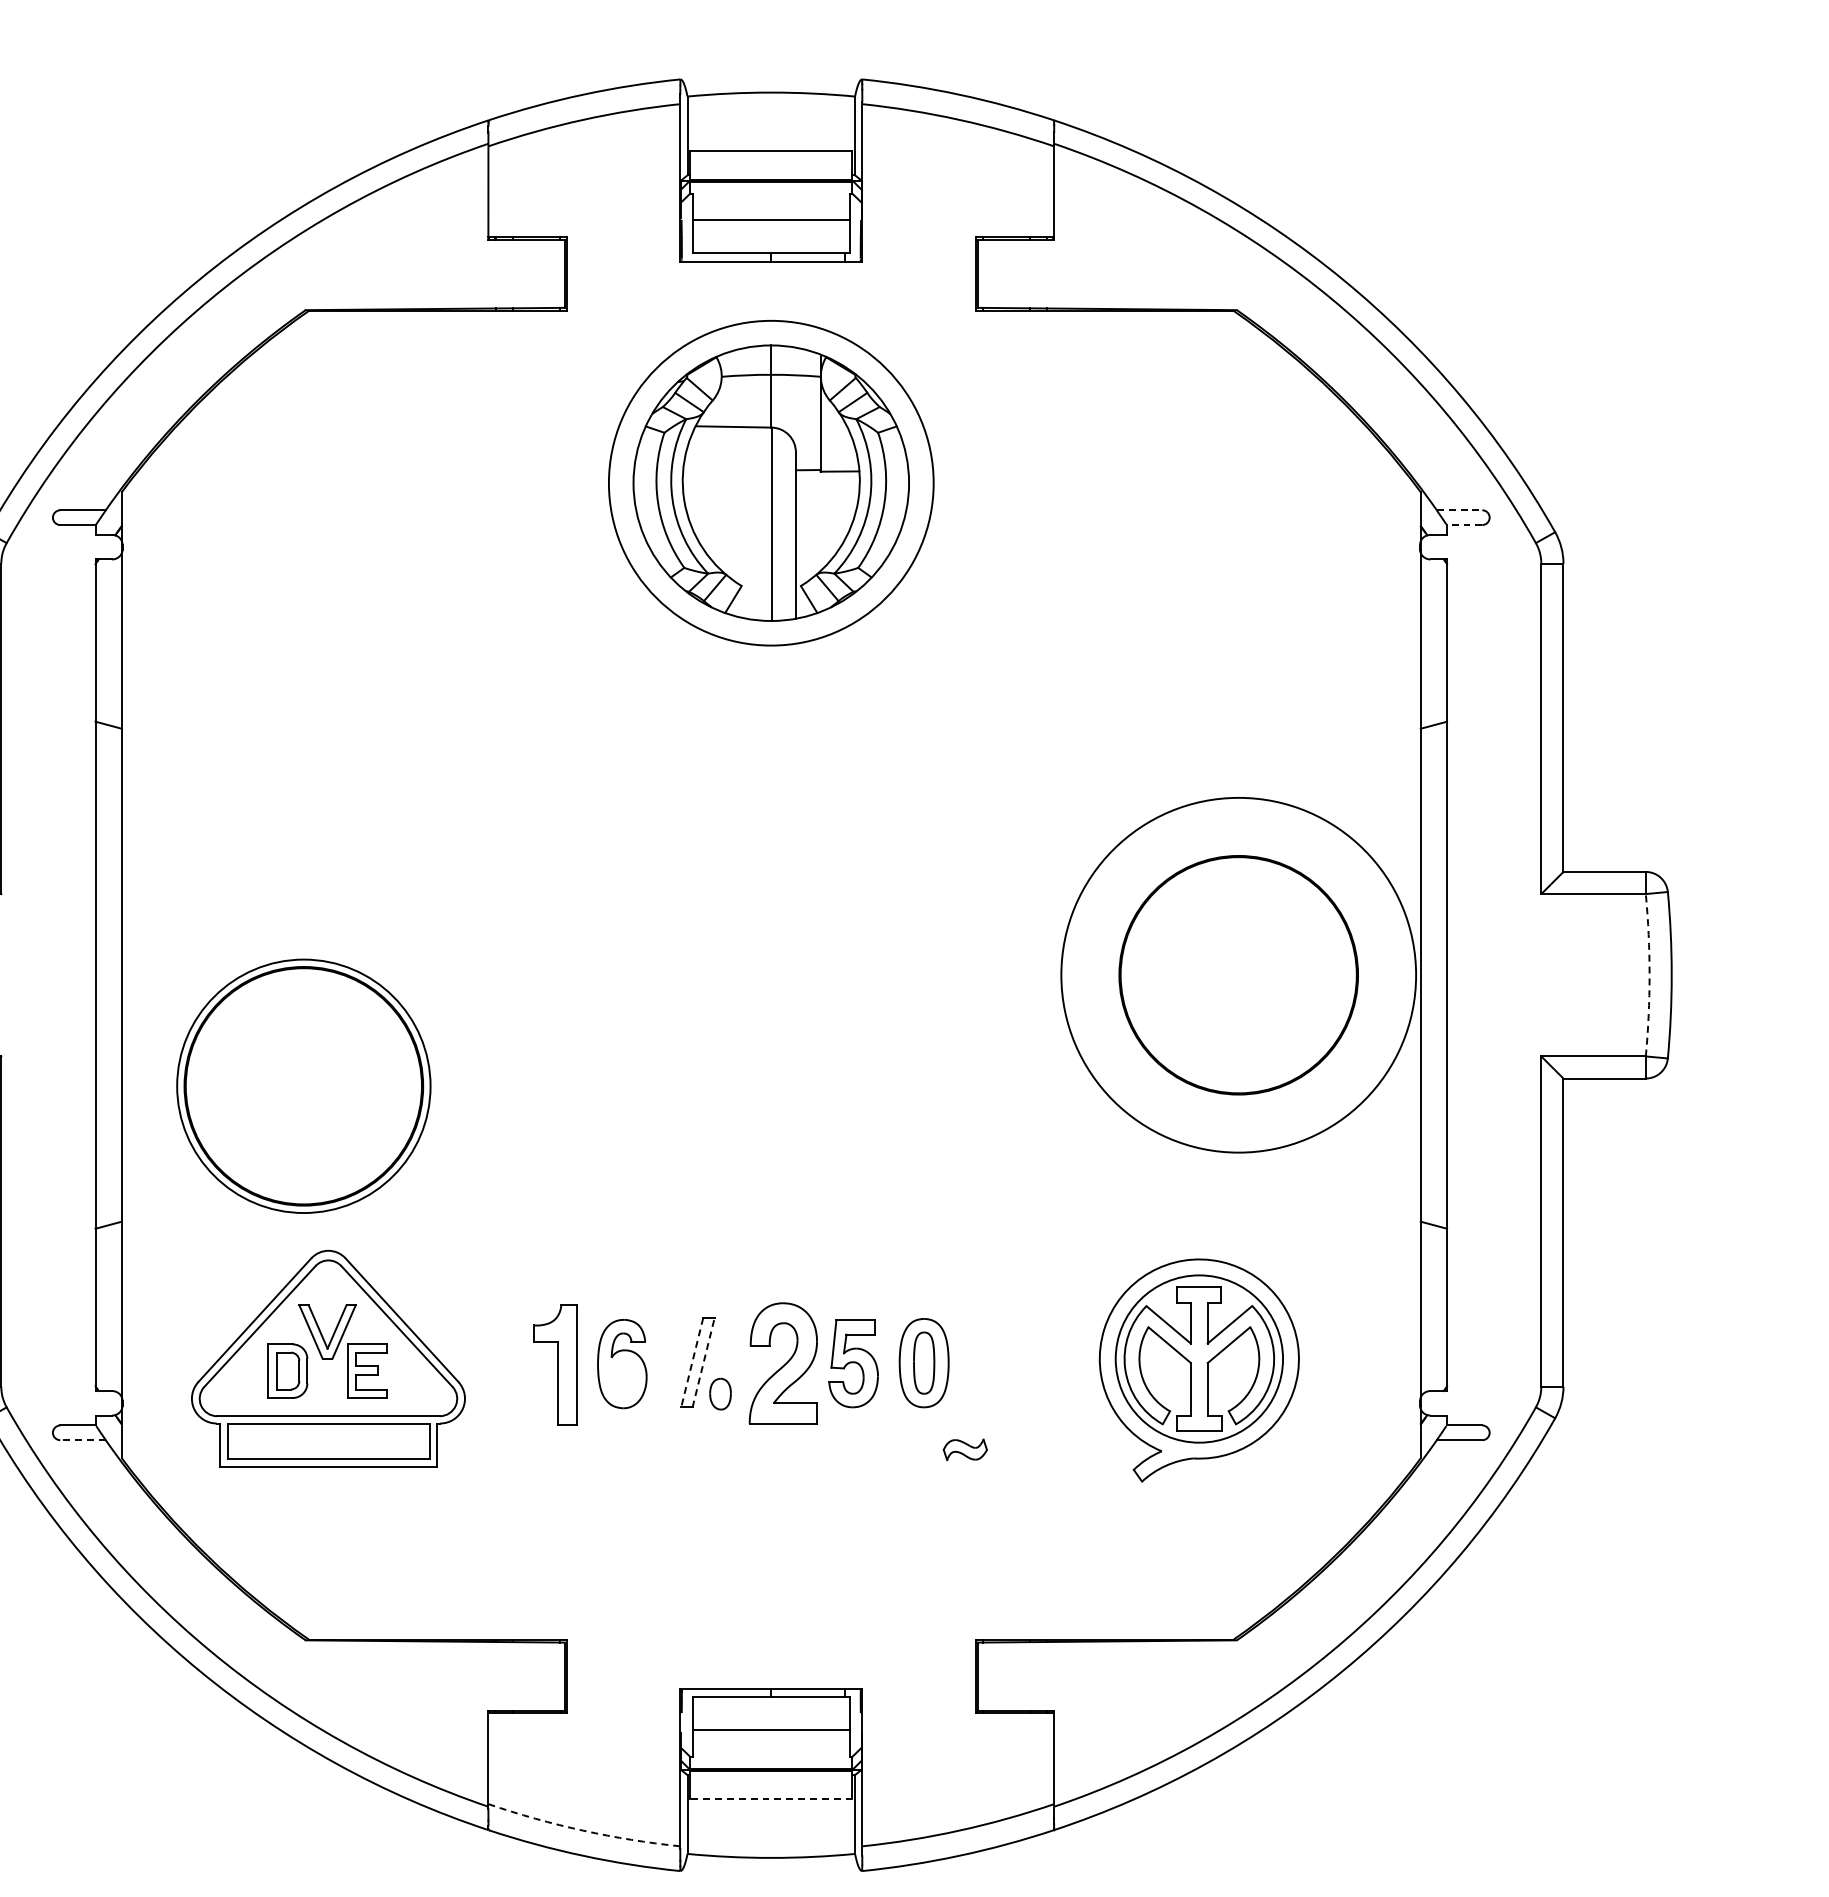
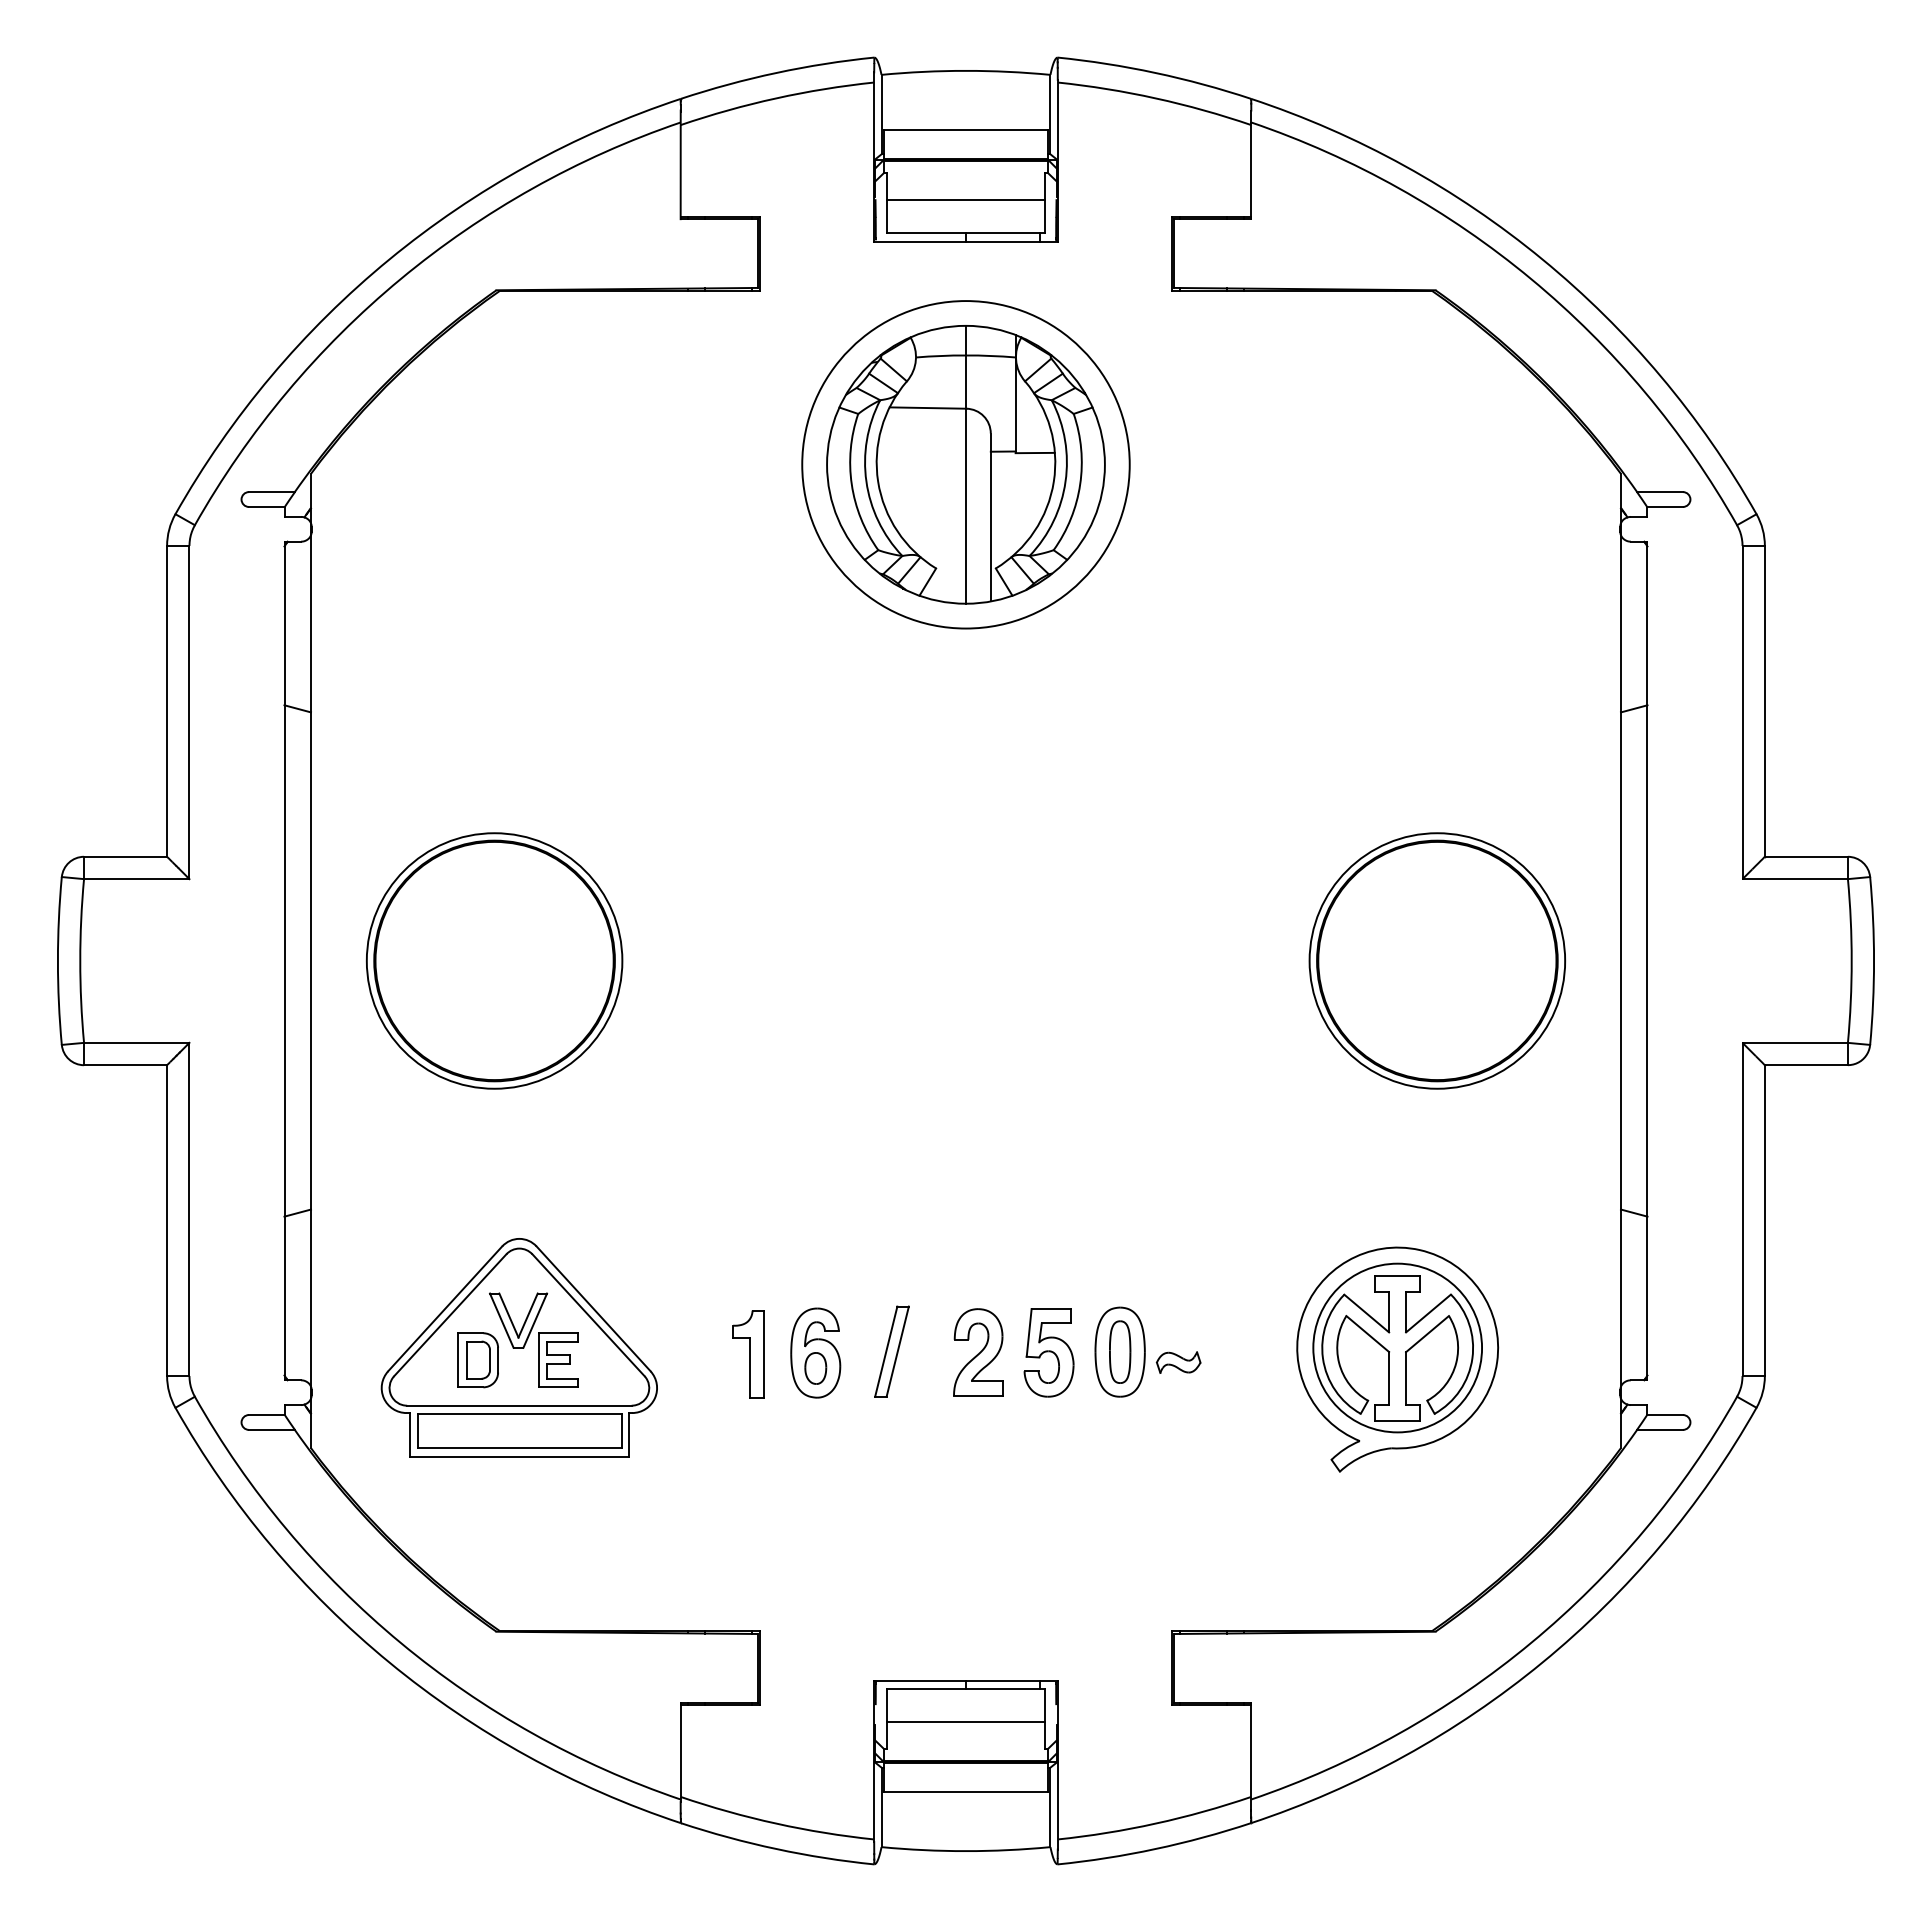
line: (1459, 510) -> (1660, 492), dashed -> solid
line: (1464, 524) -> (1665, 506), dashed -> solid
circle: (1238, 974) -> (1437, 960), size x0.71
arc: (1649, 975) -> (1851, 961), dashed -> solid
part: (303, 1085) -> (494, 960), moved
line: (703, 1362) -> (897, 1351), dashed -> solid
line: (692, 1363) -> (886, 1352), dashed -> solid
part: (783, 1363) -> (978, 1352), size x0.71
part: (555, 1365) -> (748, 1354), size x0.71
part: (720, 1394) -> (815, 1368), moved
line: (82, 1439) -> (271, 1429), dashed -> solid
part: (965, 1449) -> (1178, 1362), moved
line: (770, 1799) -> (965, 1792), dashed -> solid
arc: (583, 1830) -> (776, 1823), dashed -> solid

